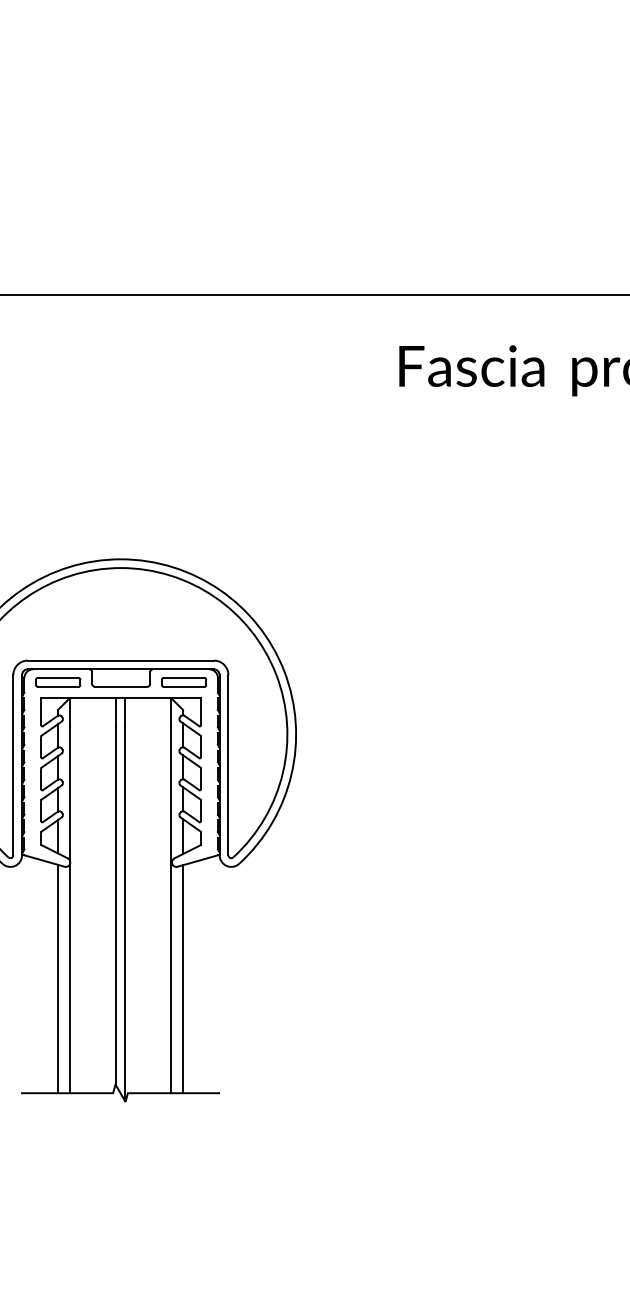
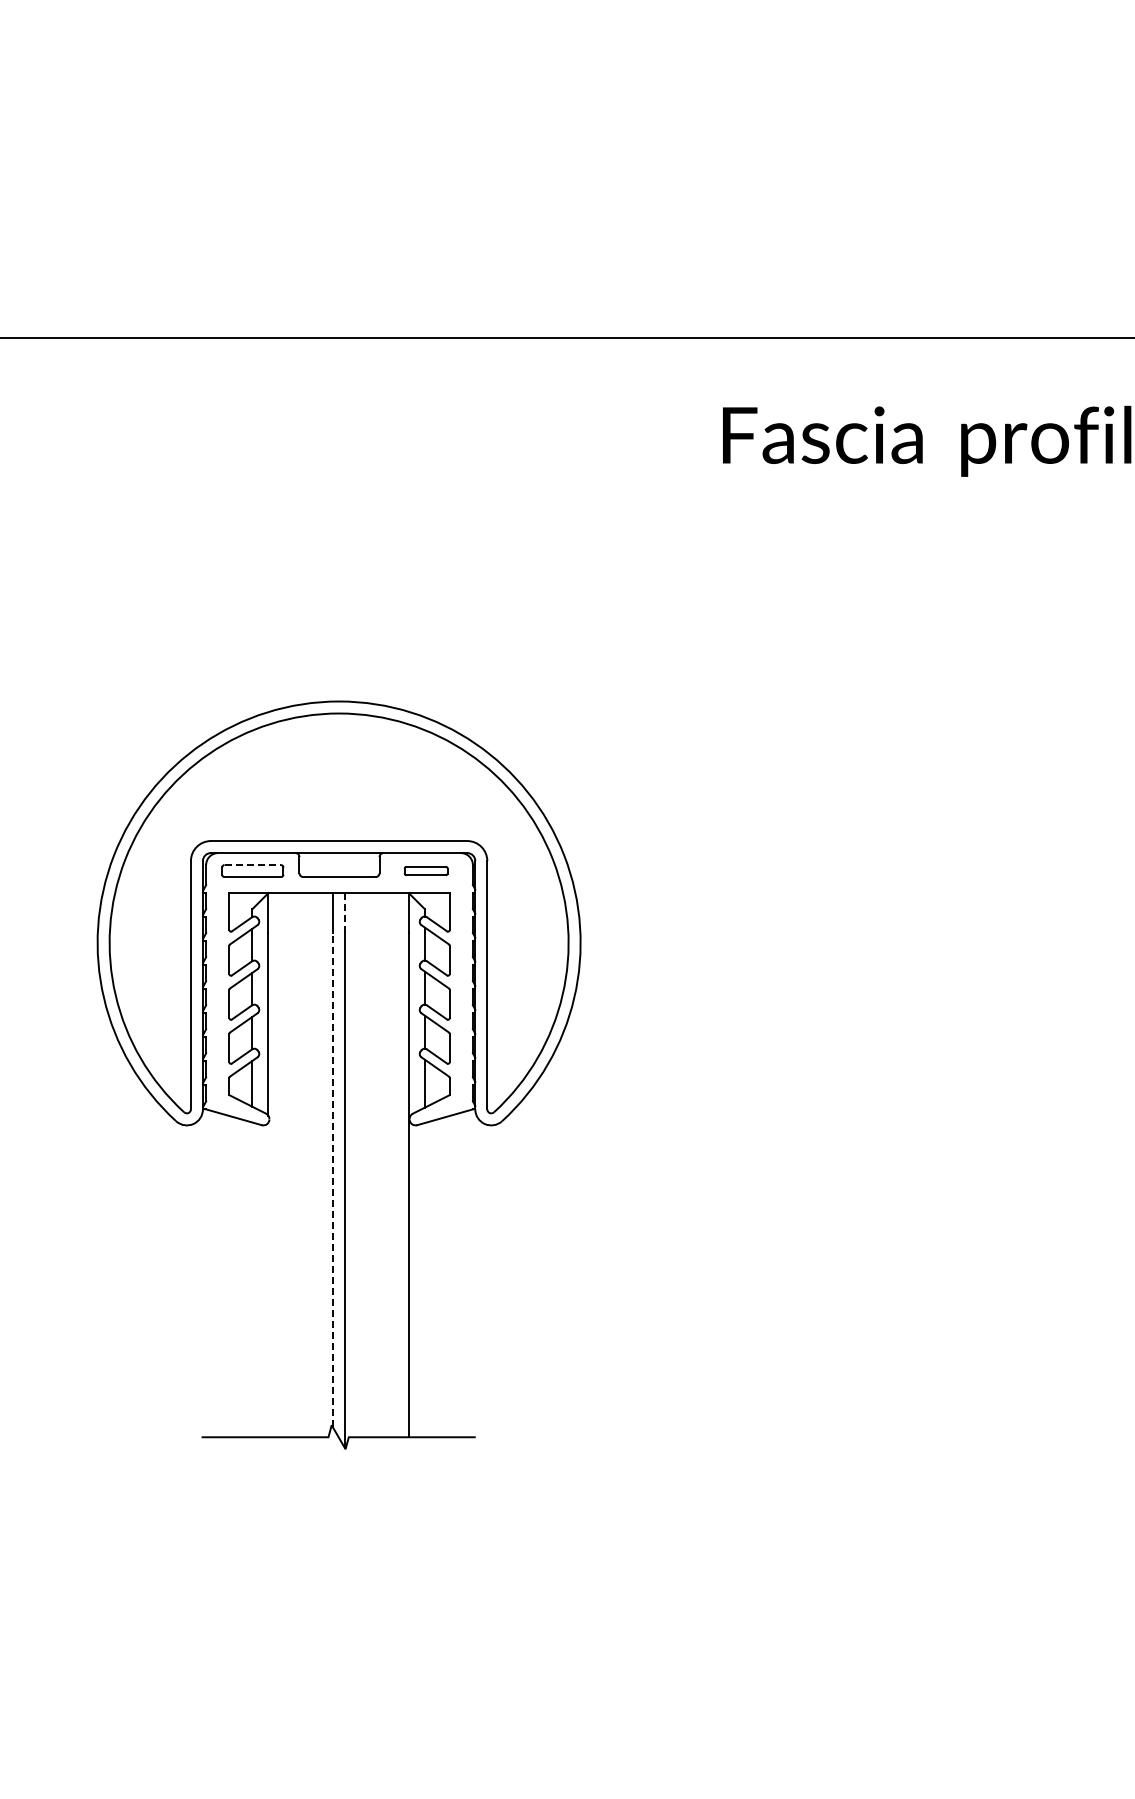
line: (58, 678) -> (253, 865), solid -> dashed
part: (183, 681) -> (425, 870), size x0.7
line: (124, 713) -> (344, 913), solid -> dashed
line: (116, 906) -> (332, 1179), solid -> dashed
line: (58, 978) -> (252, 1279), removed
line: (69, 978) -> (268, 1279), removed
line: (182, 979) -> (424, 1280), removed

